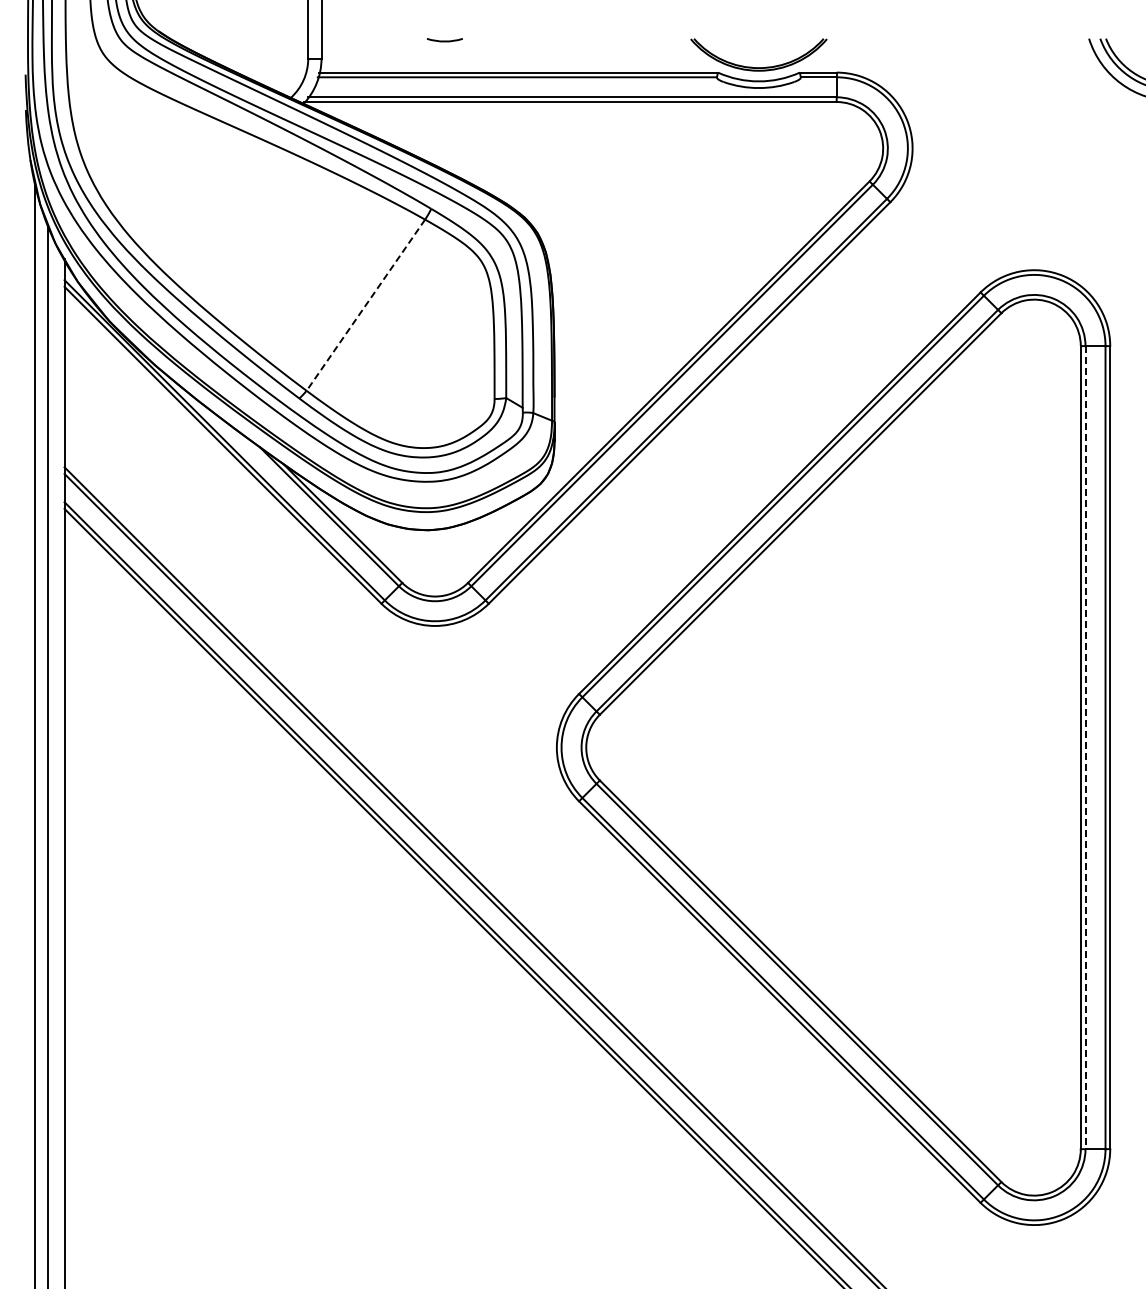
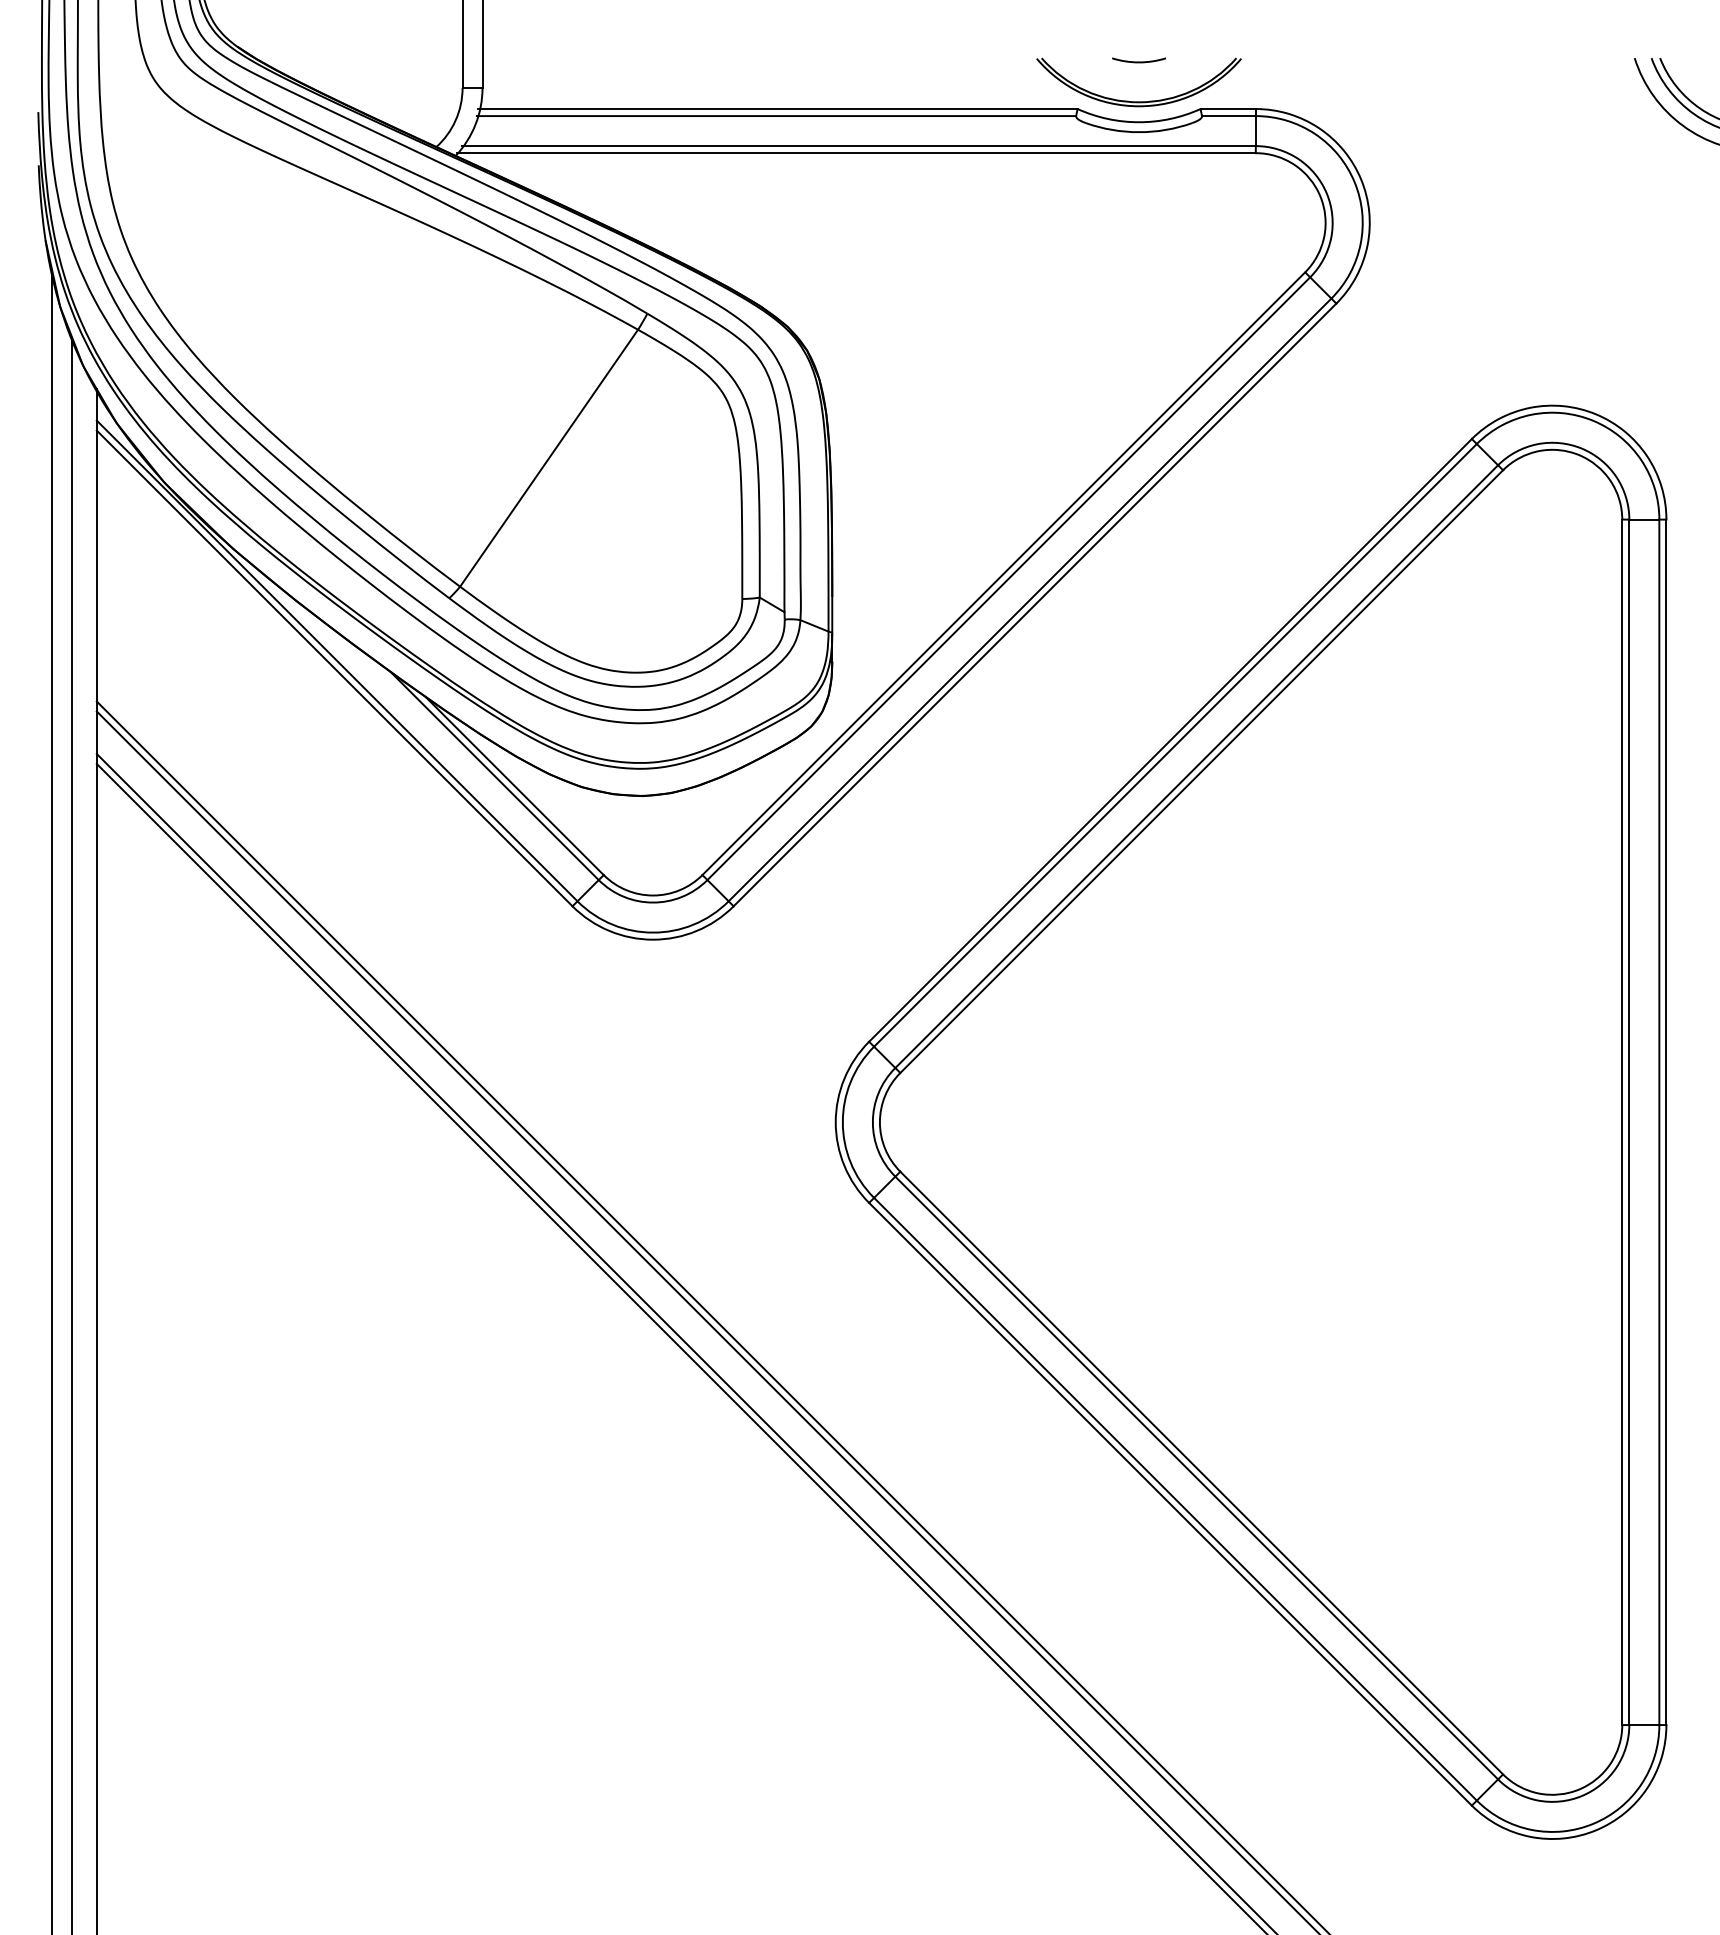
arc: (444, 40) -> (1138, 60), moved
line: (365, 305) -> (548, 458), dashed -> solid
line: (1085, 747) -> (1629, 1122), dashed -> solid

